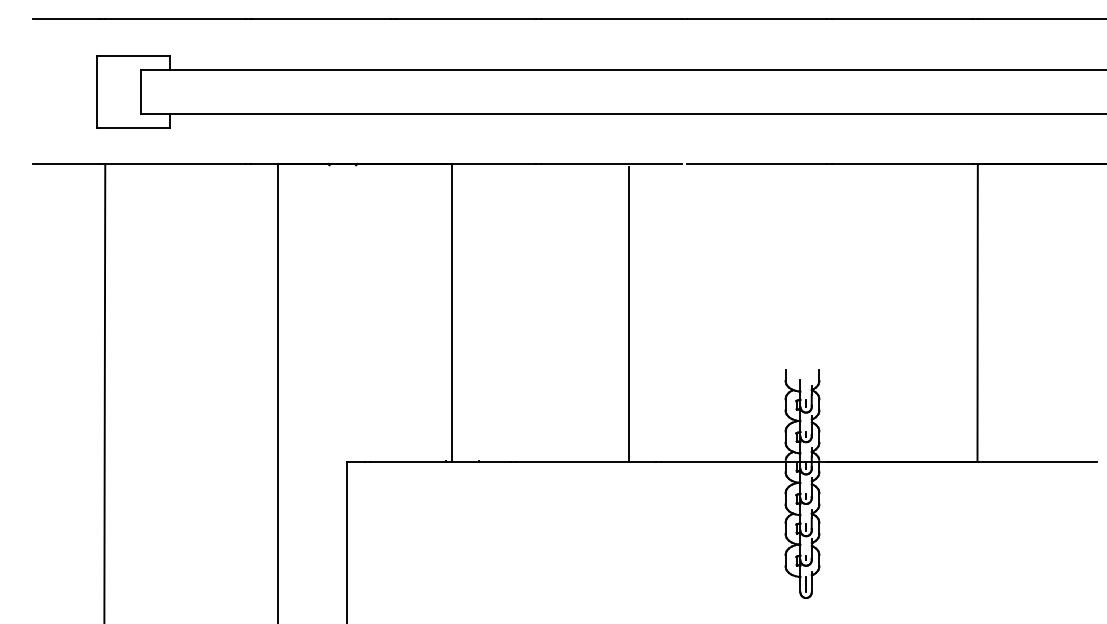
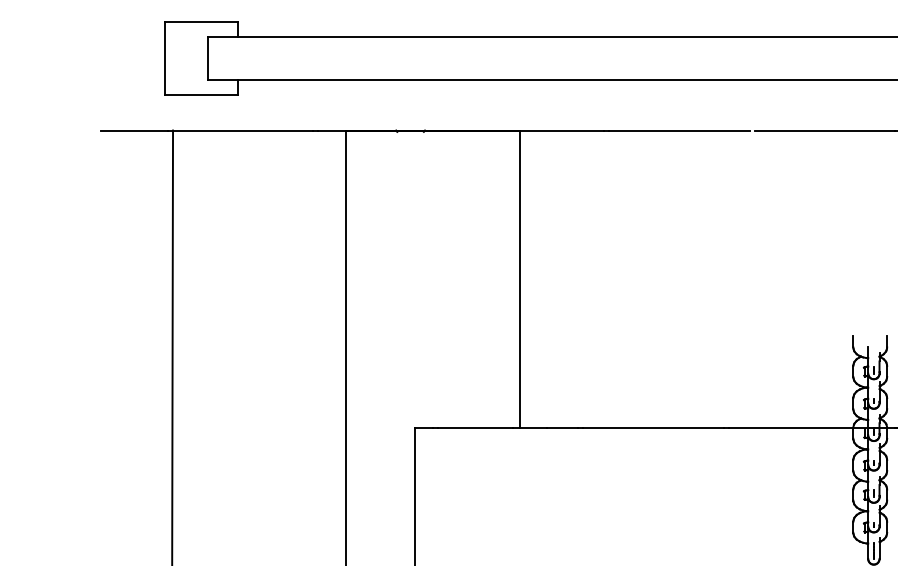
line: (628, 314) -> (696, 281), removed

